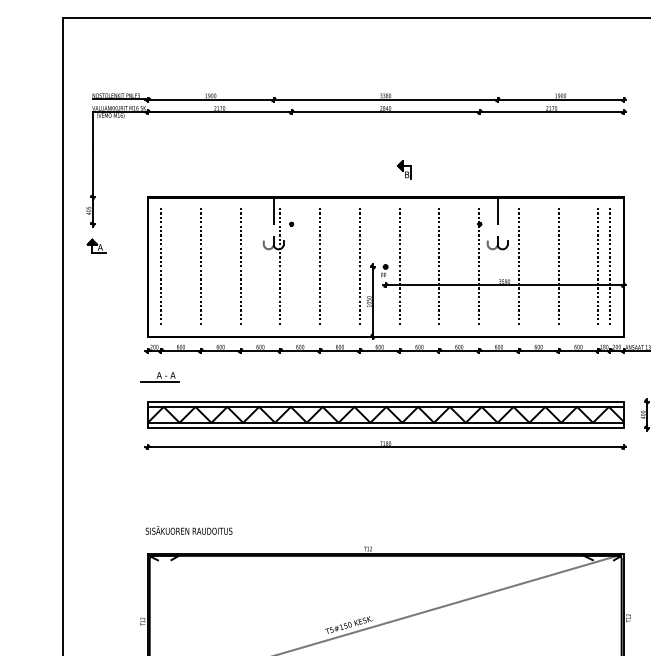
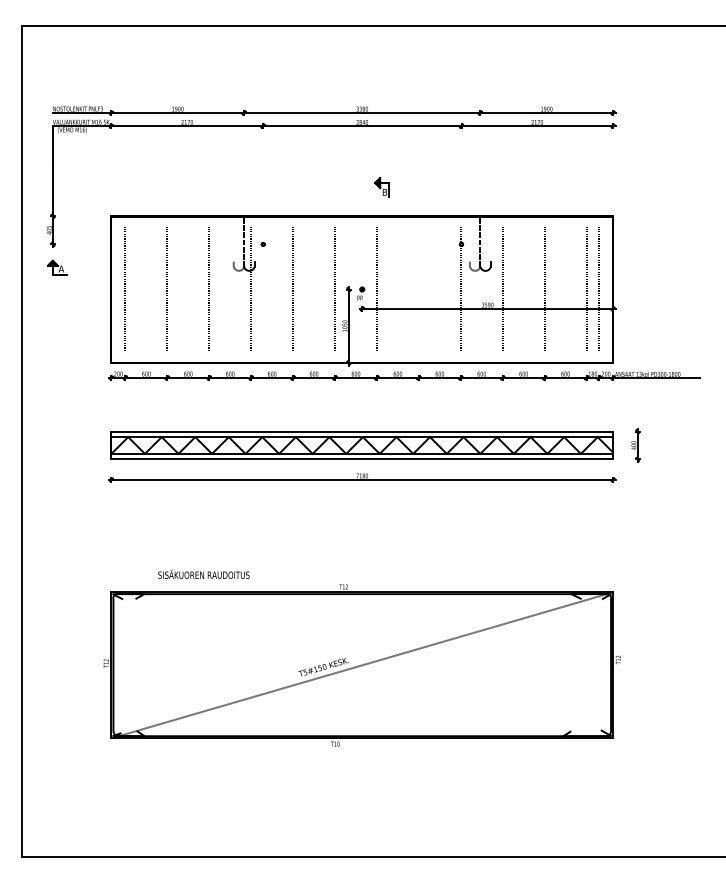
line: (439, 266) -> (418, 289), removed
part: (159, 376) -> (123, 405), removed
text: (188, 529) -> (203, 573), moved

